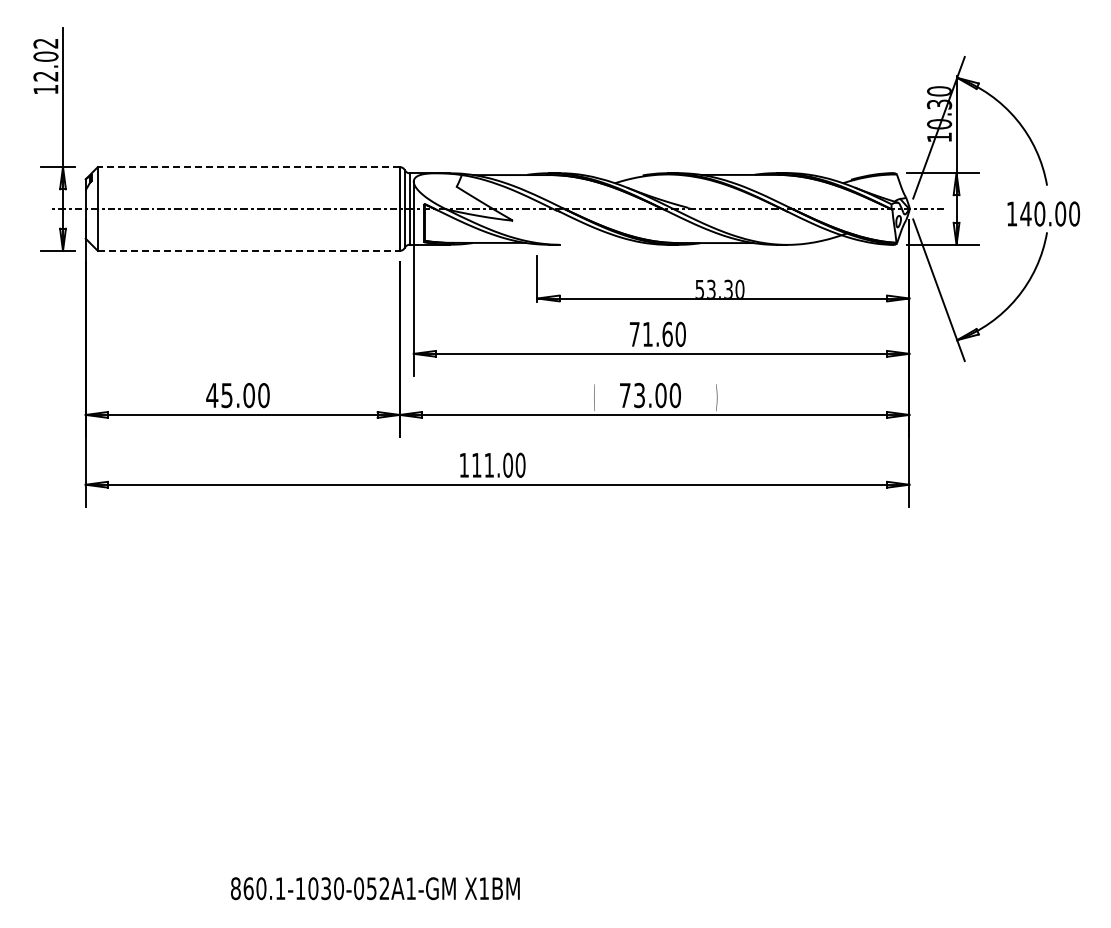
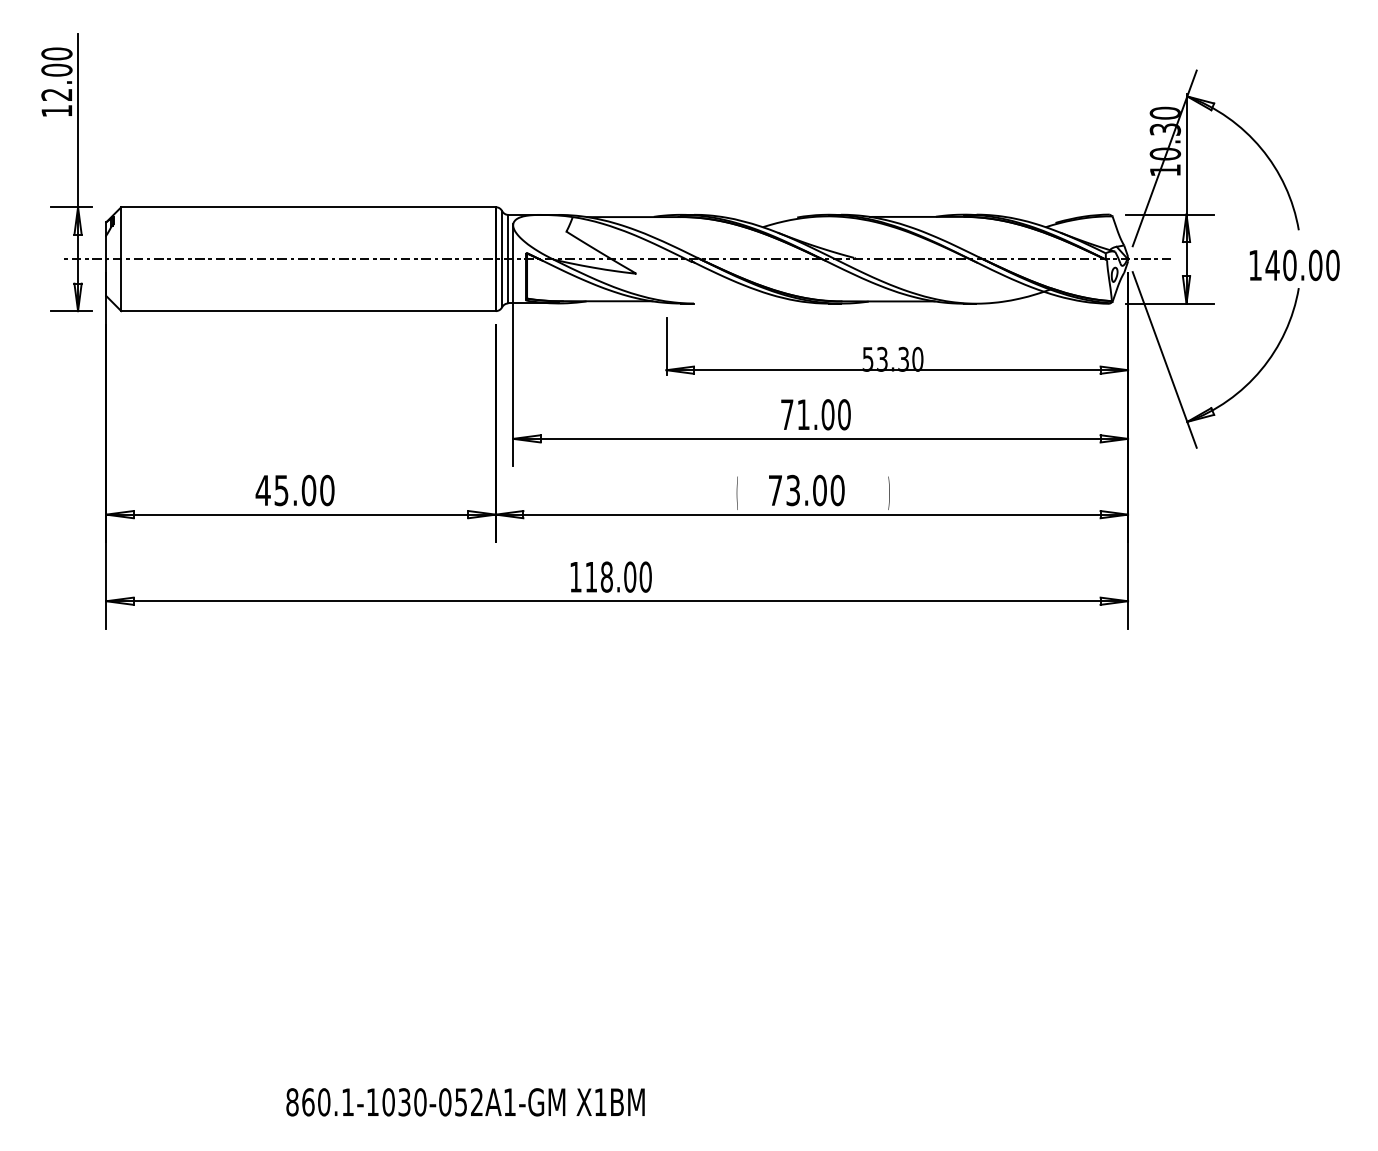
text: (45, 43) -> (56, 53), 12.02 -> 12.00
line: (248, 167) -> (308, 207), dashed -> solid
line: (248, 250) -> (308, 310), dashed -> solid
text: (667, 333) -> (827, 413), 71.60 -> 71.00
text: (489, 464) -> (607, 576), 111.00 -> 118.00

